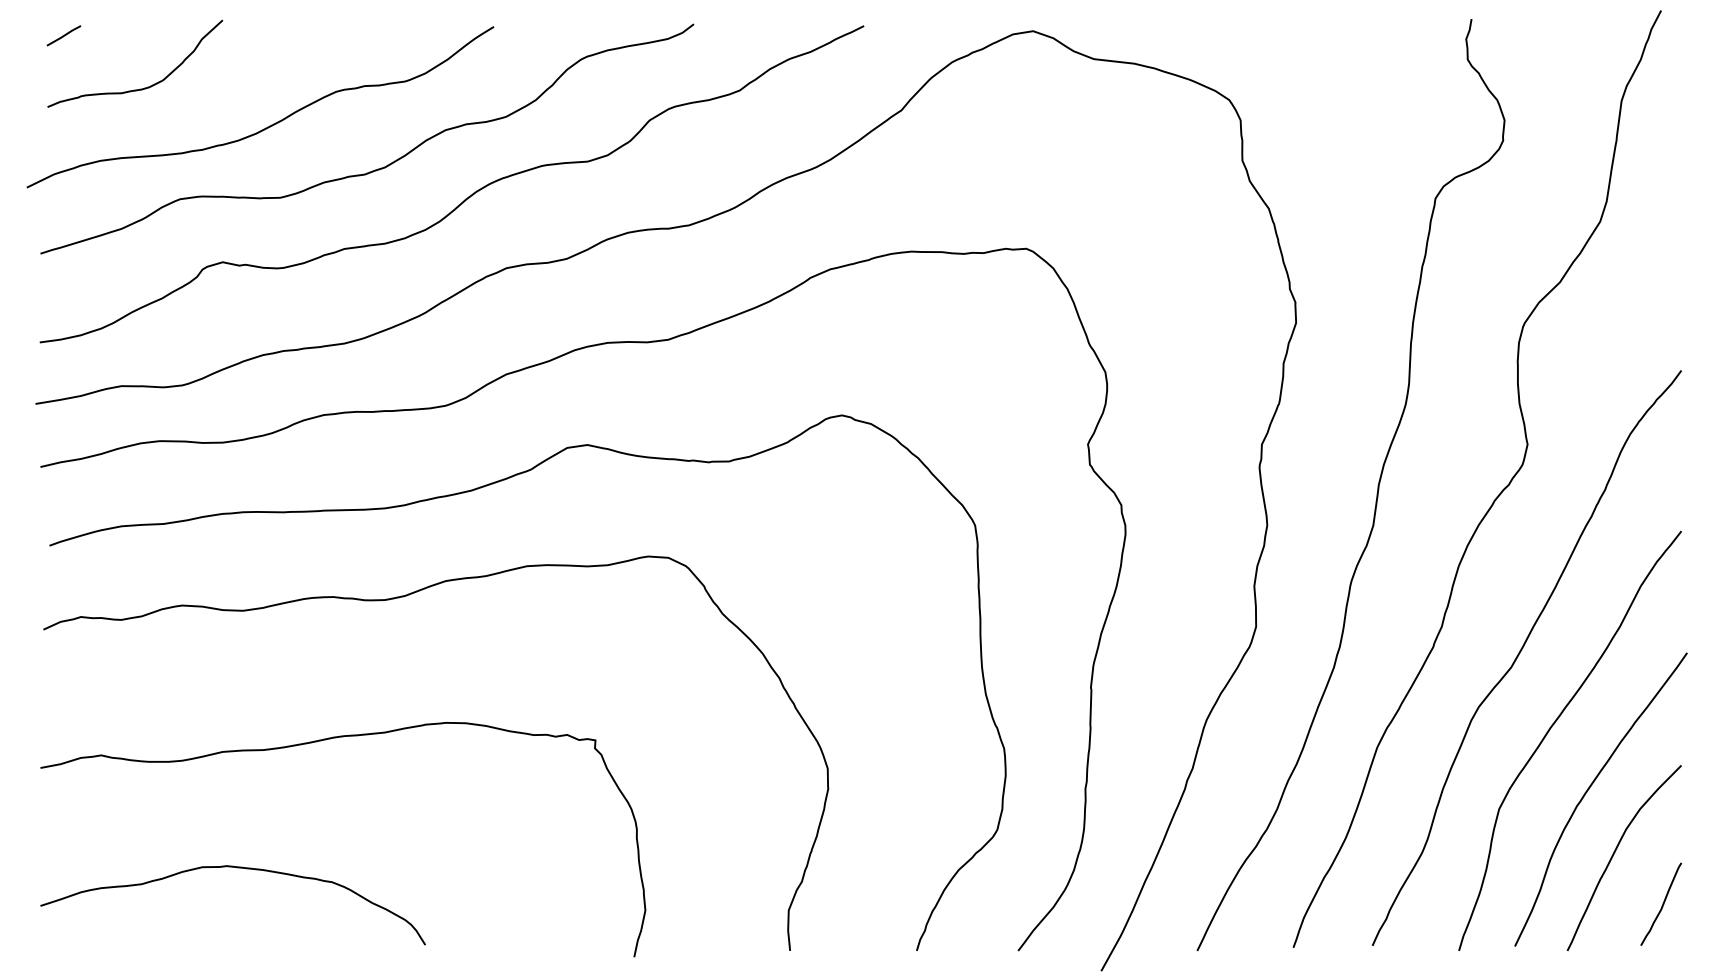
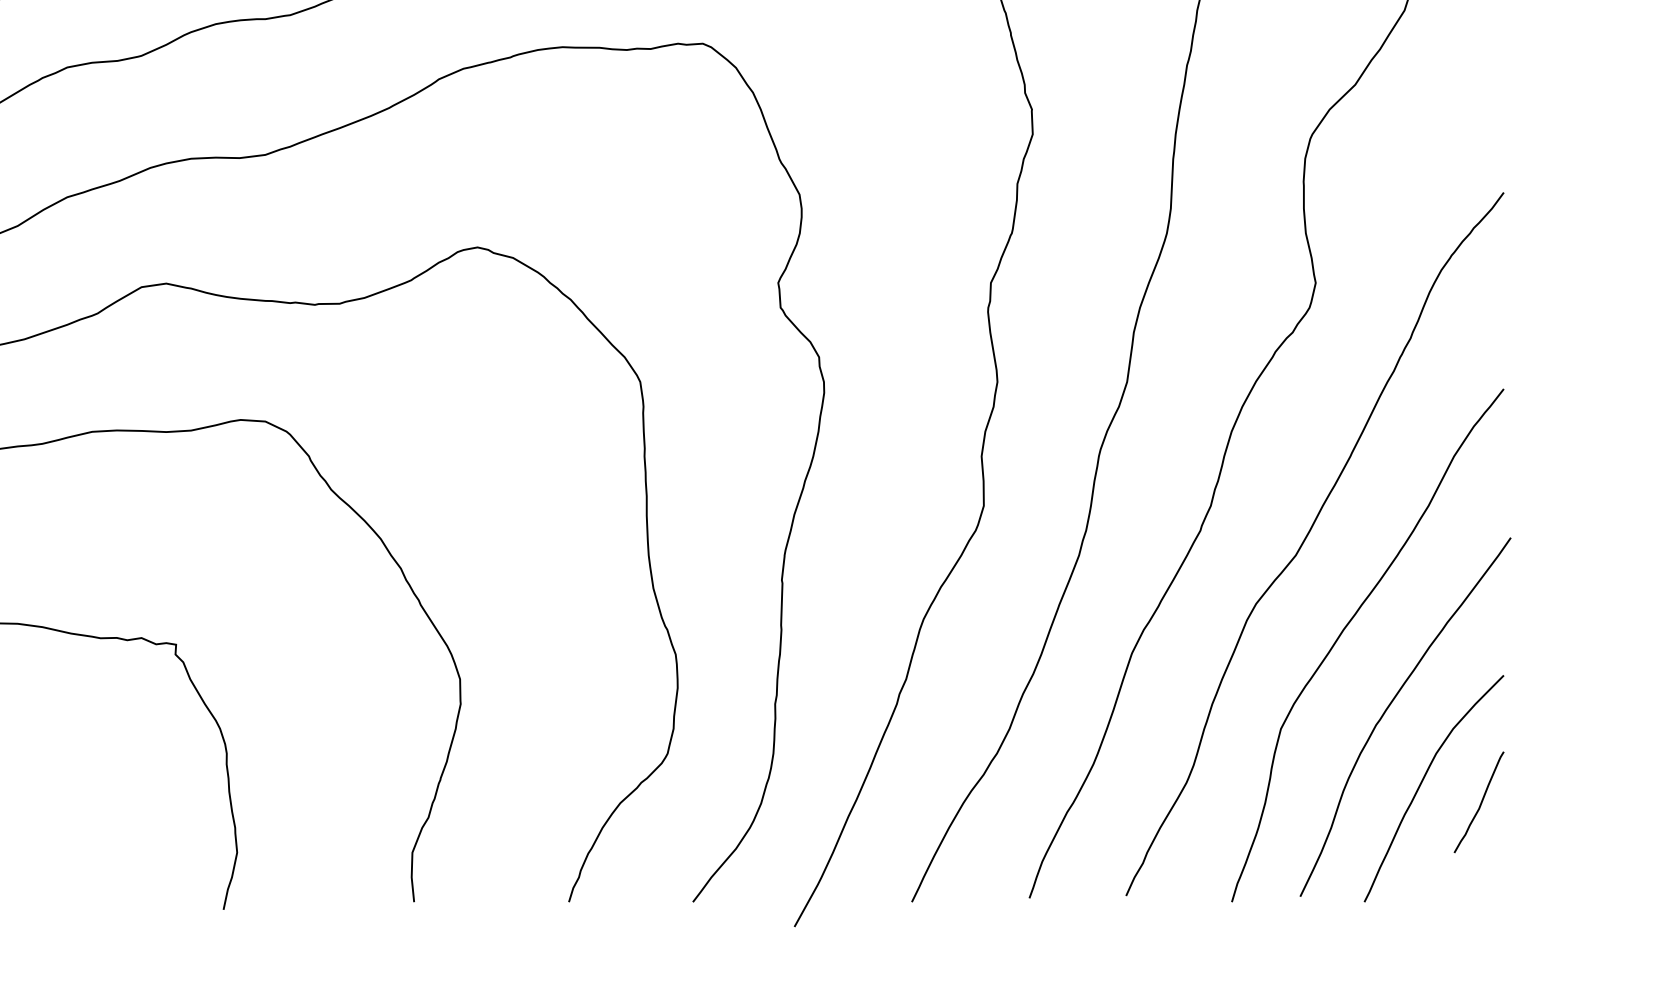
curve: (1662, 903) -> (1480, 801), moved

